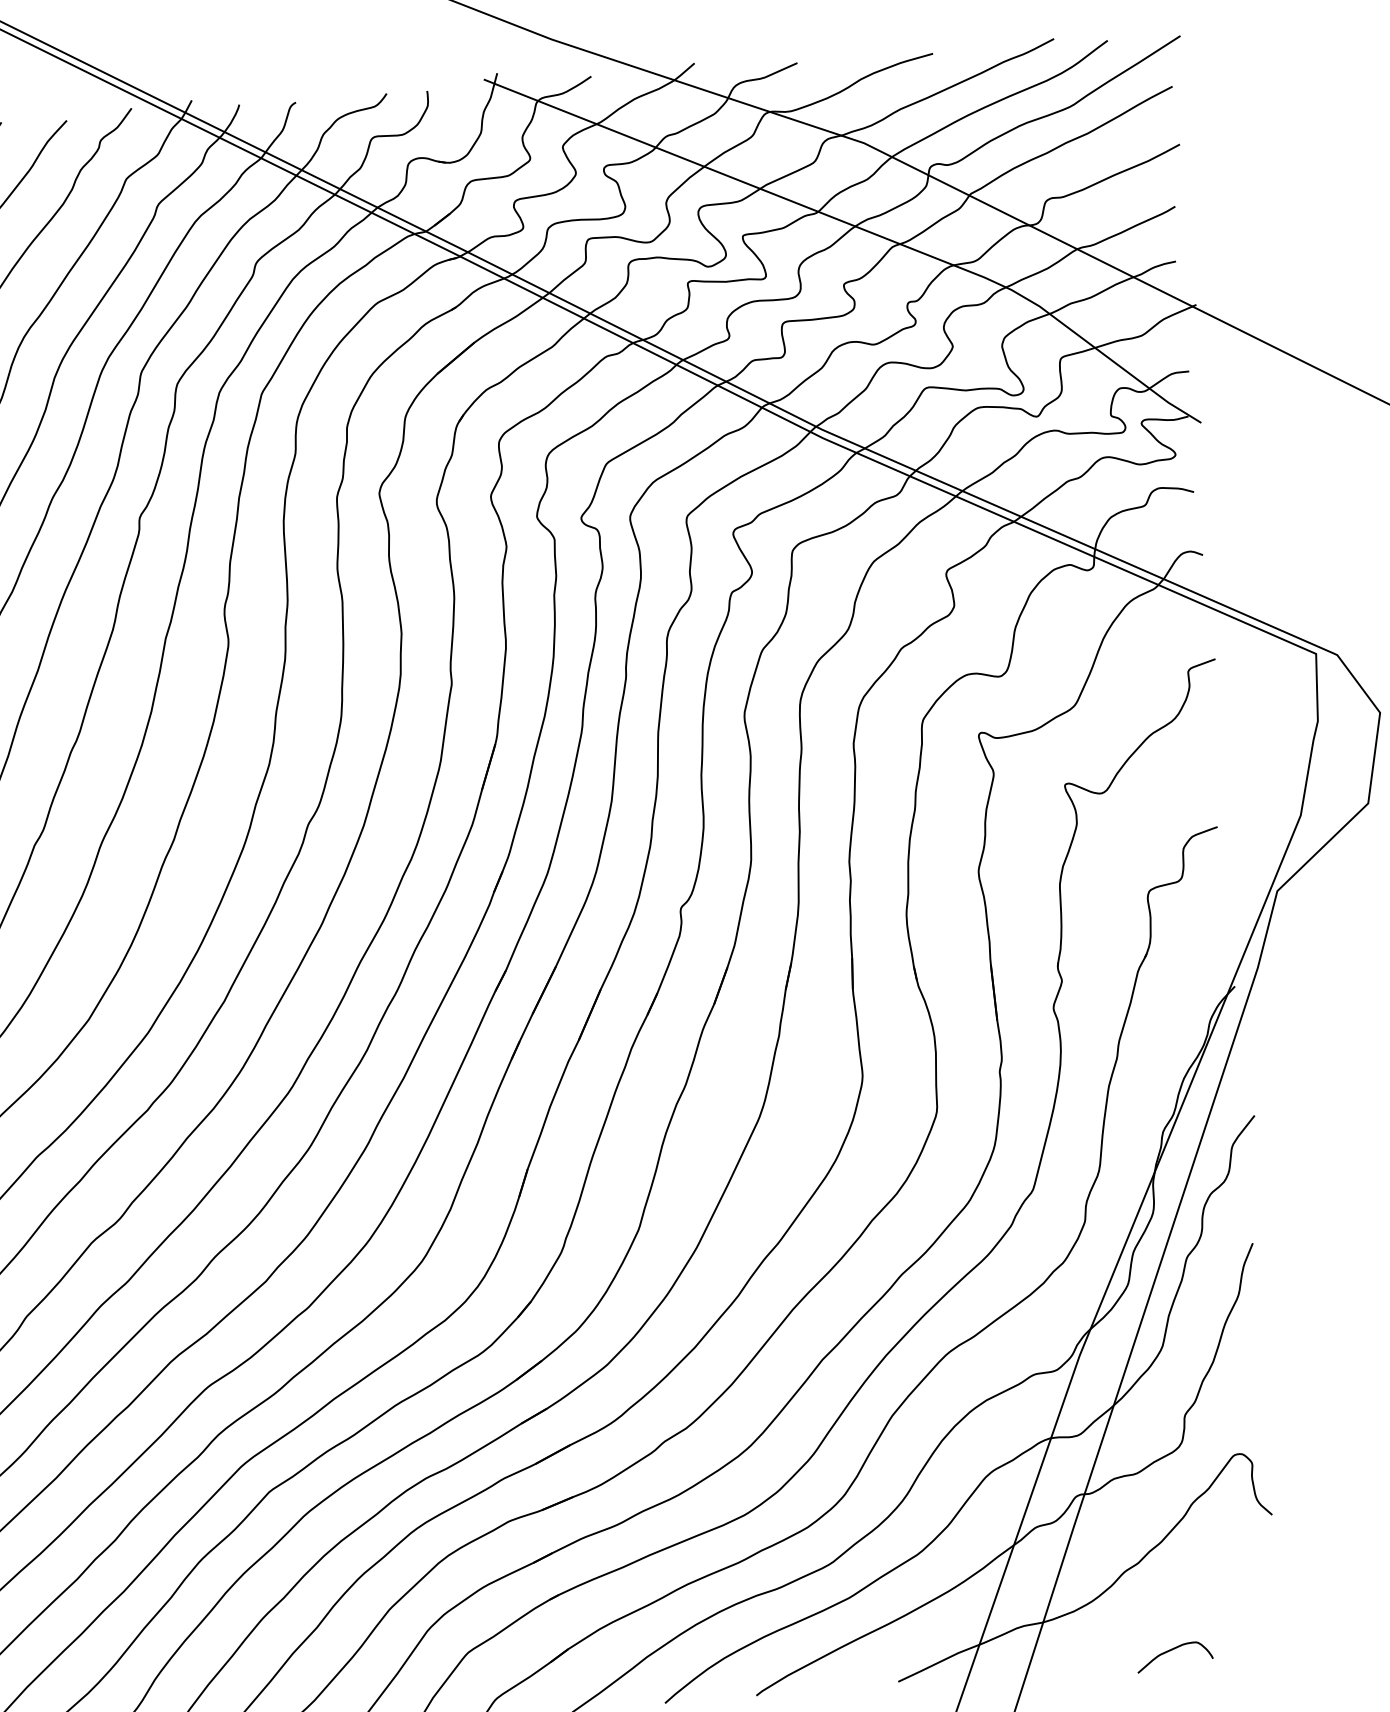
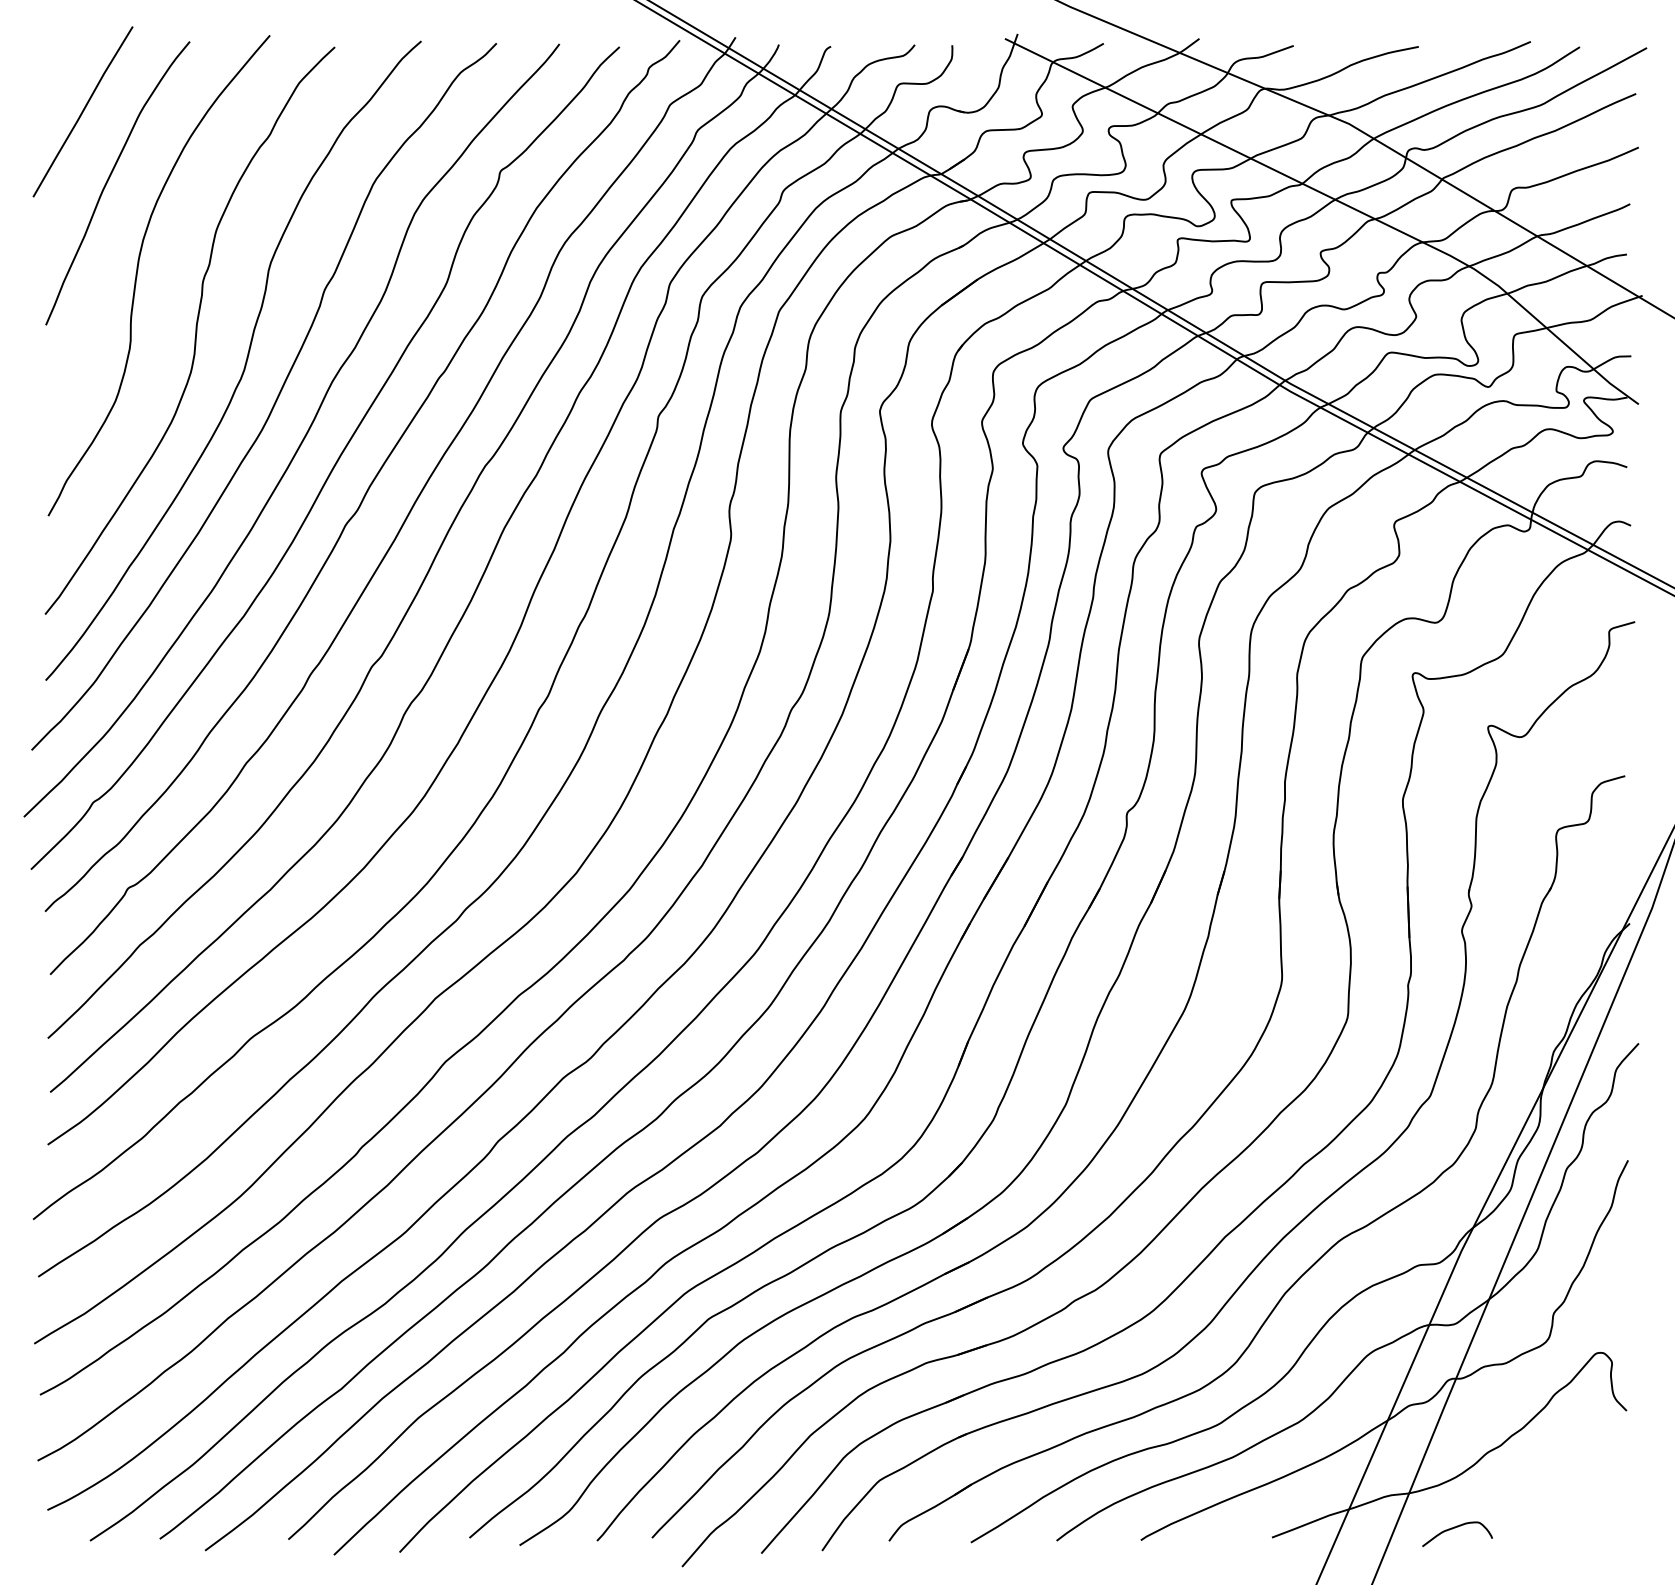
curve: (1172, 1650) -> (1455, 1528), moved

